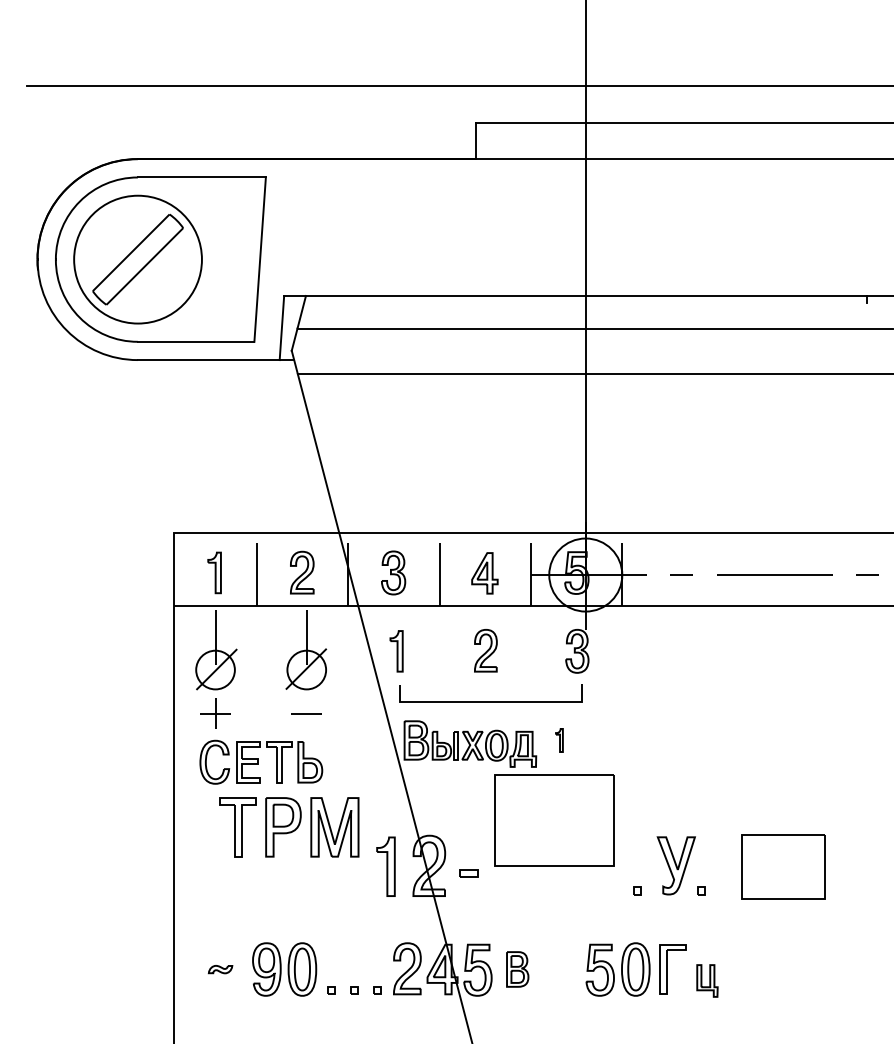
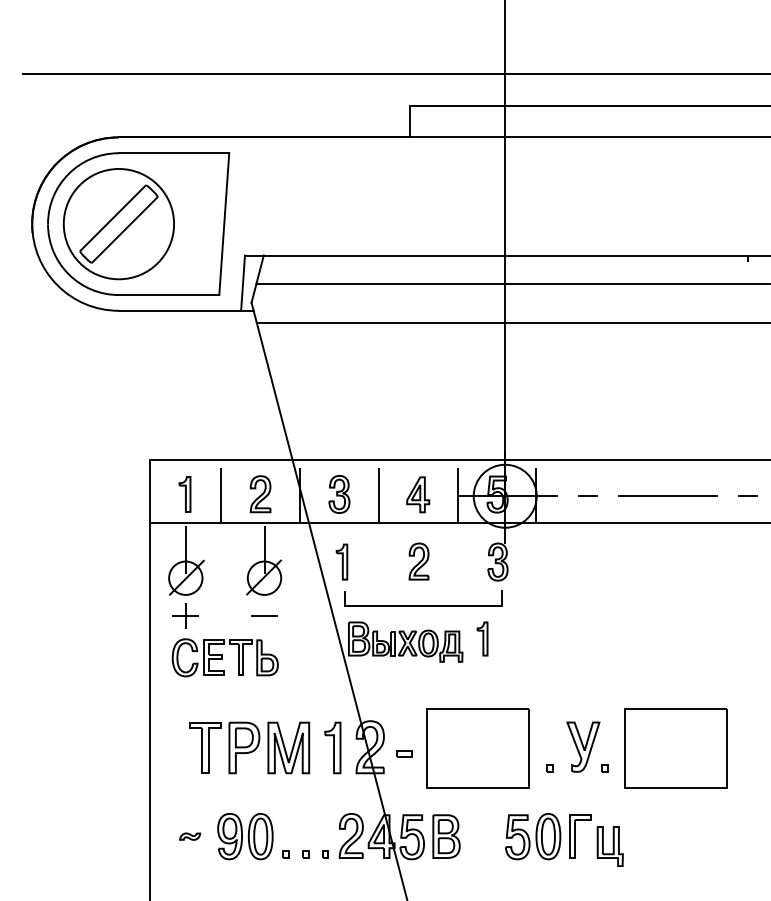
part: (559, 739) -> (482, 638), size x1.67
part: (553, 821) -> (477, 748), moved
part: (289, 826) -> (249, 747), moved
part: (783, 867) -> (675, 748), size x1.43
part: (517, 969) -> (446, 836), size x1.43
part: (706, 980) -> (609, 846), size x1.43

